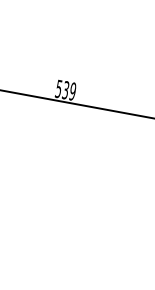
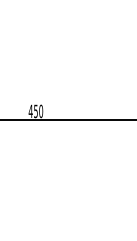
text: (65, 90) -> (35, 111), 539 -> 450

